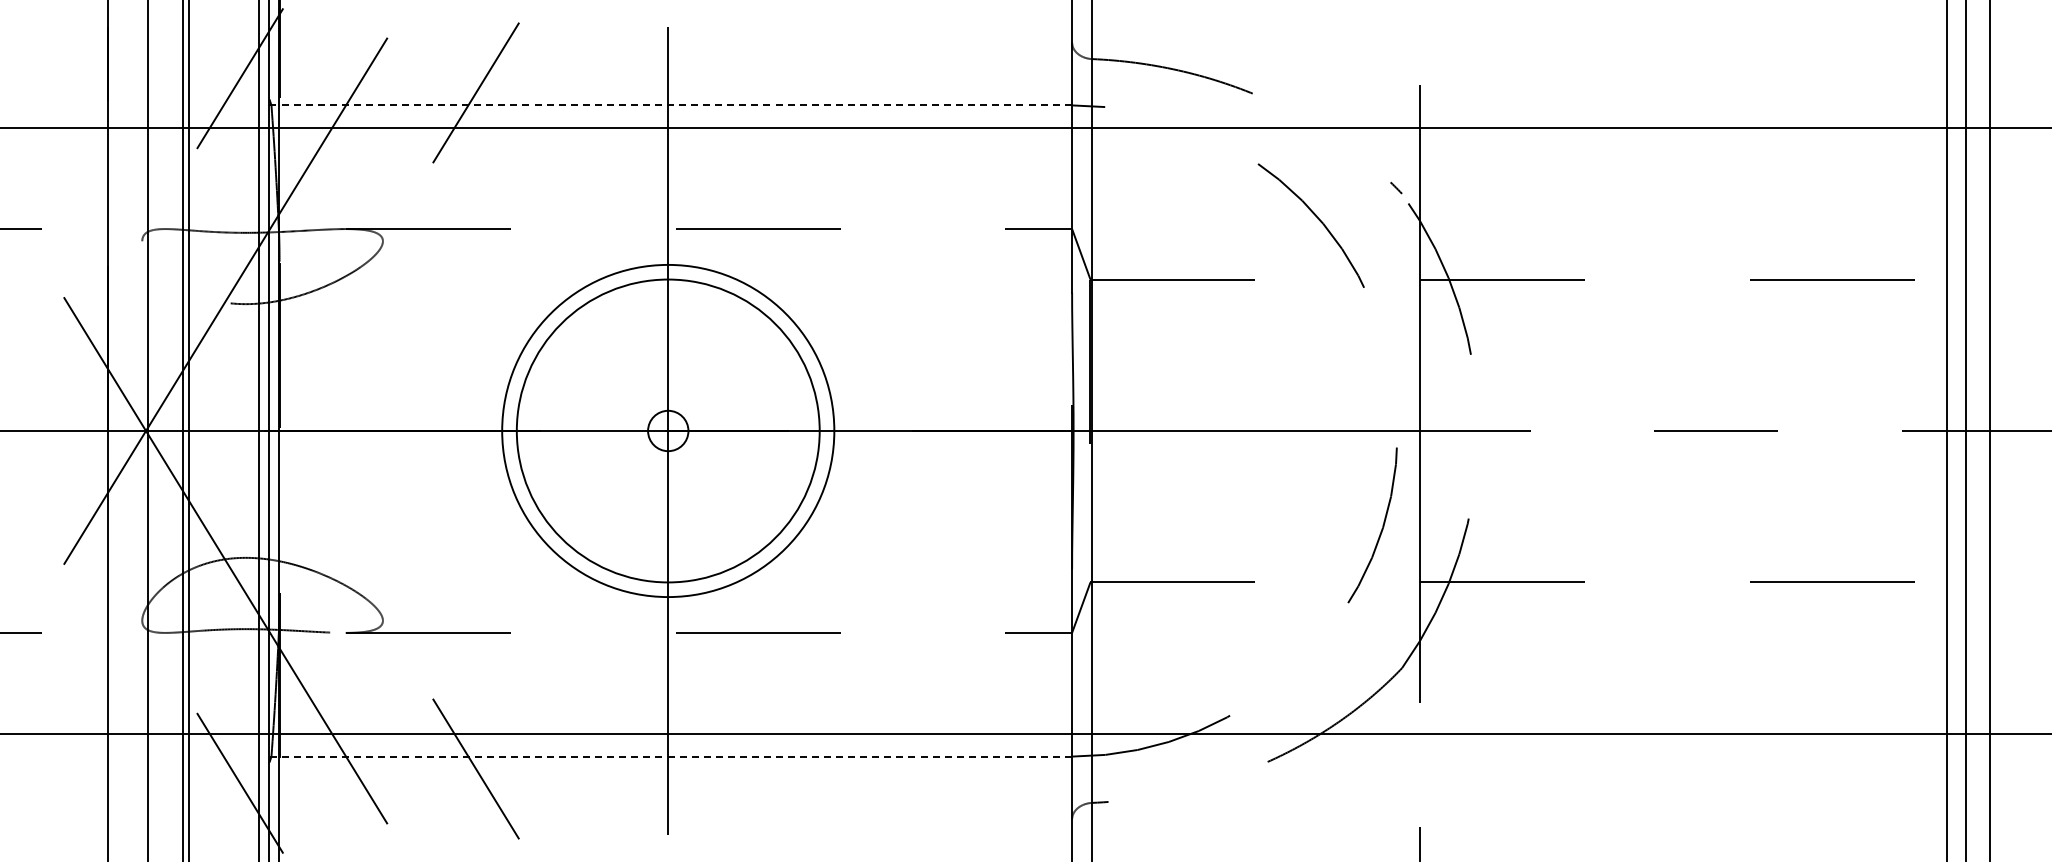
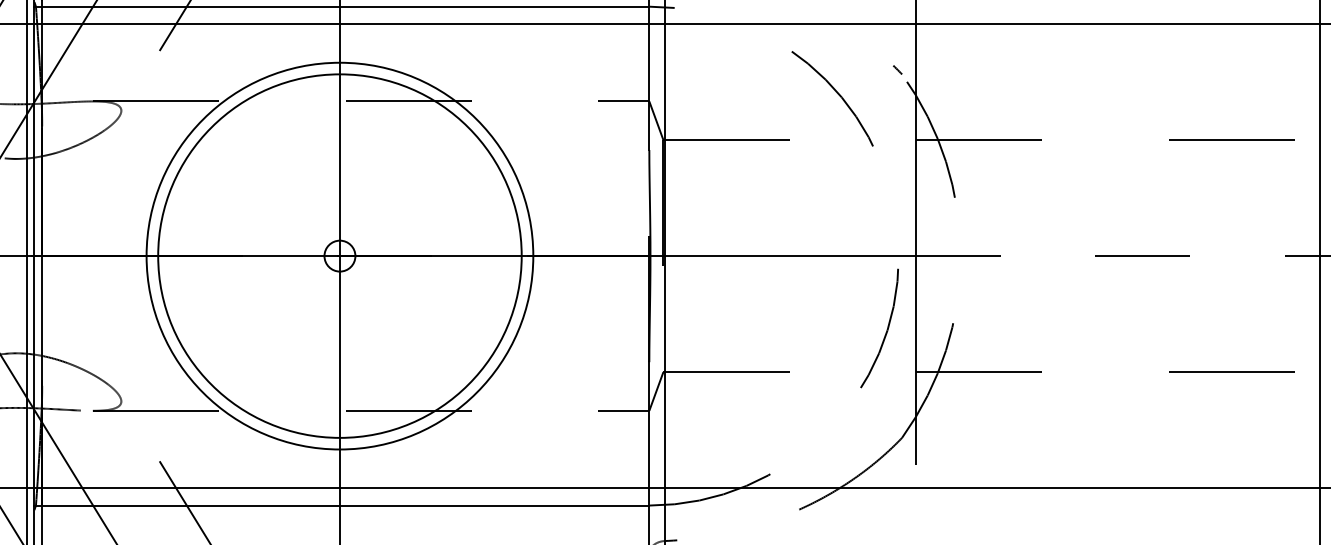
line: (671, 105) -> (342, 6), dashed -> solid
circle: (667, 430) -> (339, 255), size x1.67
circle: (668, 430) -> (340, 255), size x1.43
line: (670, 756) -> (341, 505), dashed -> solid

